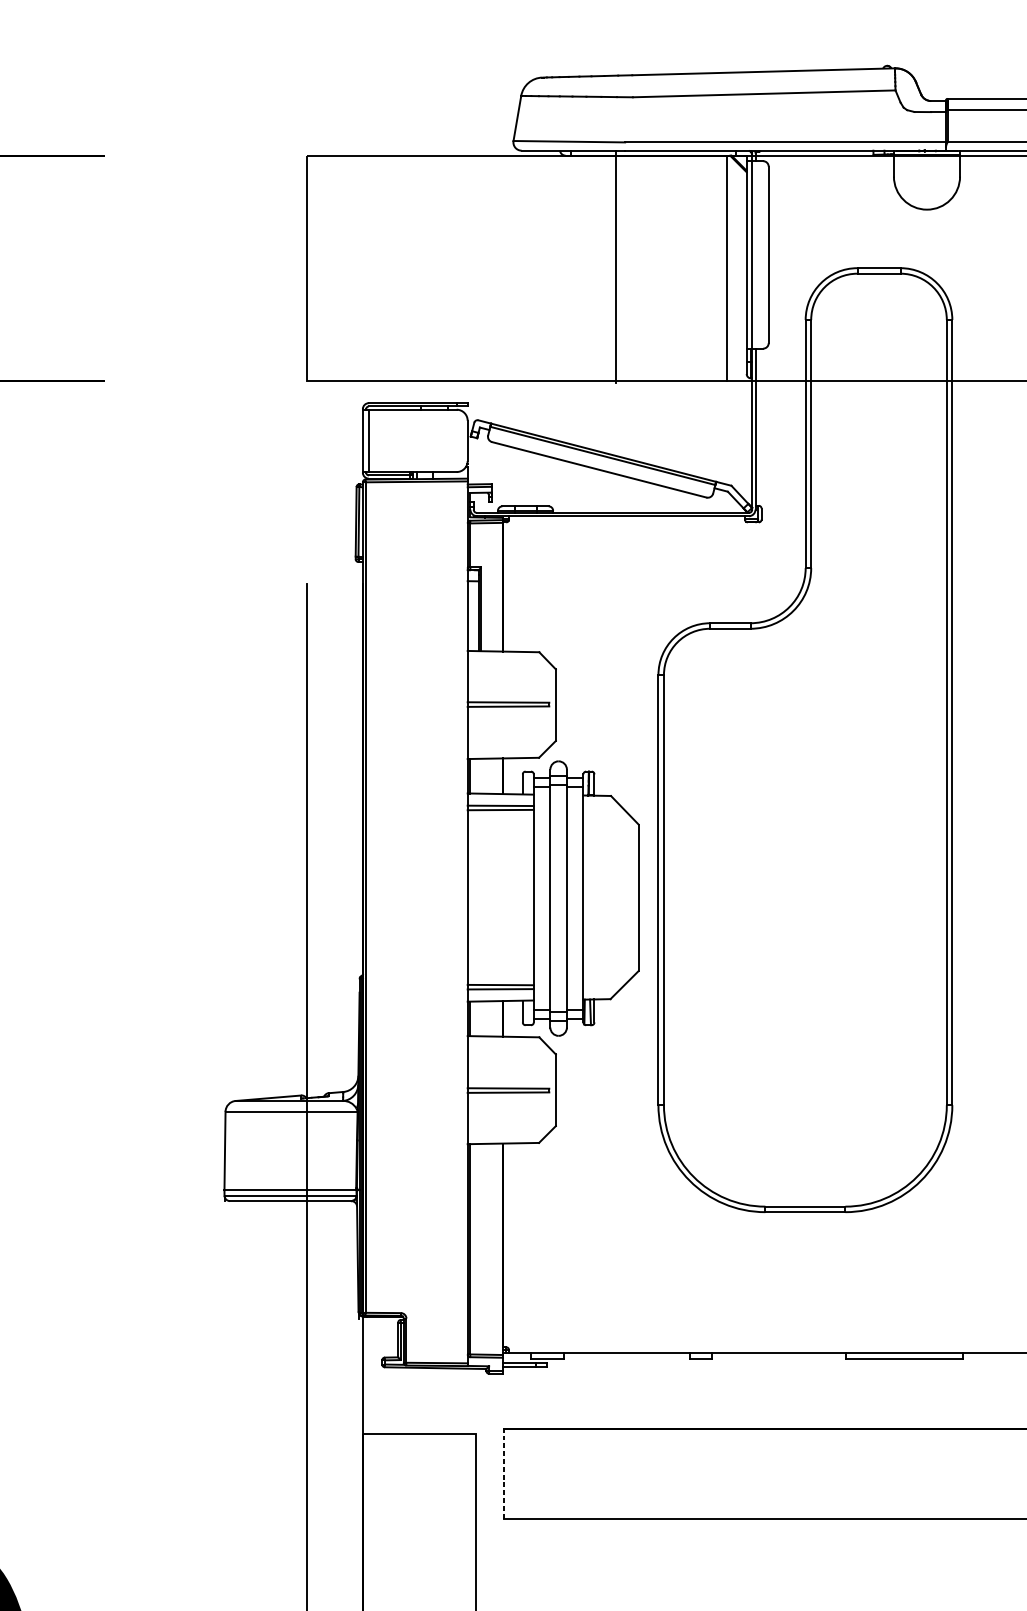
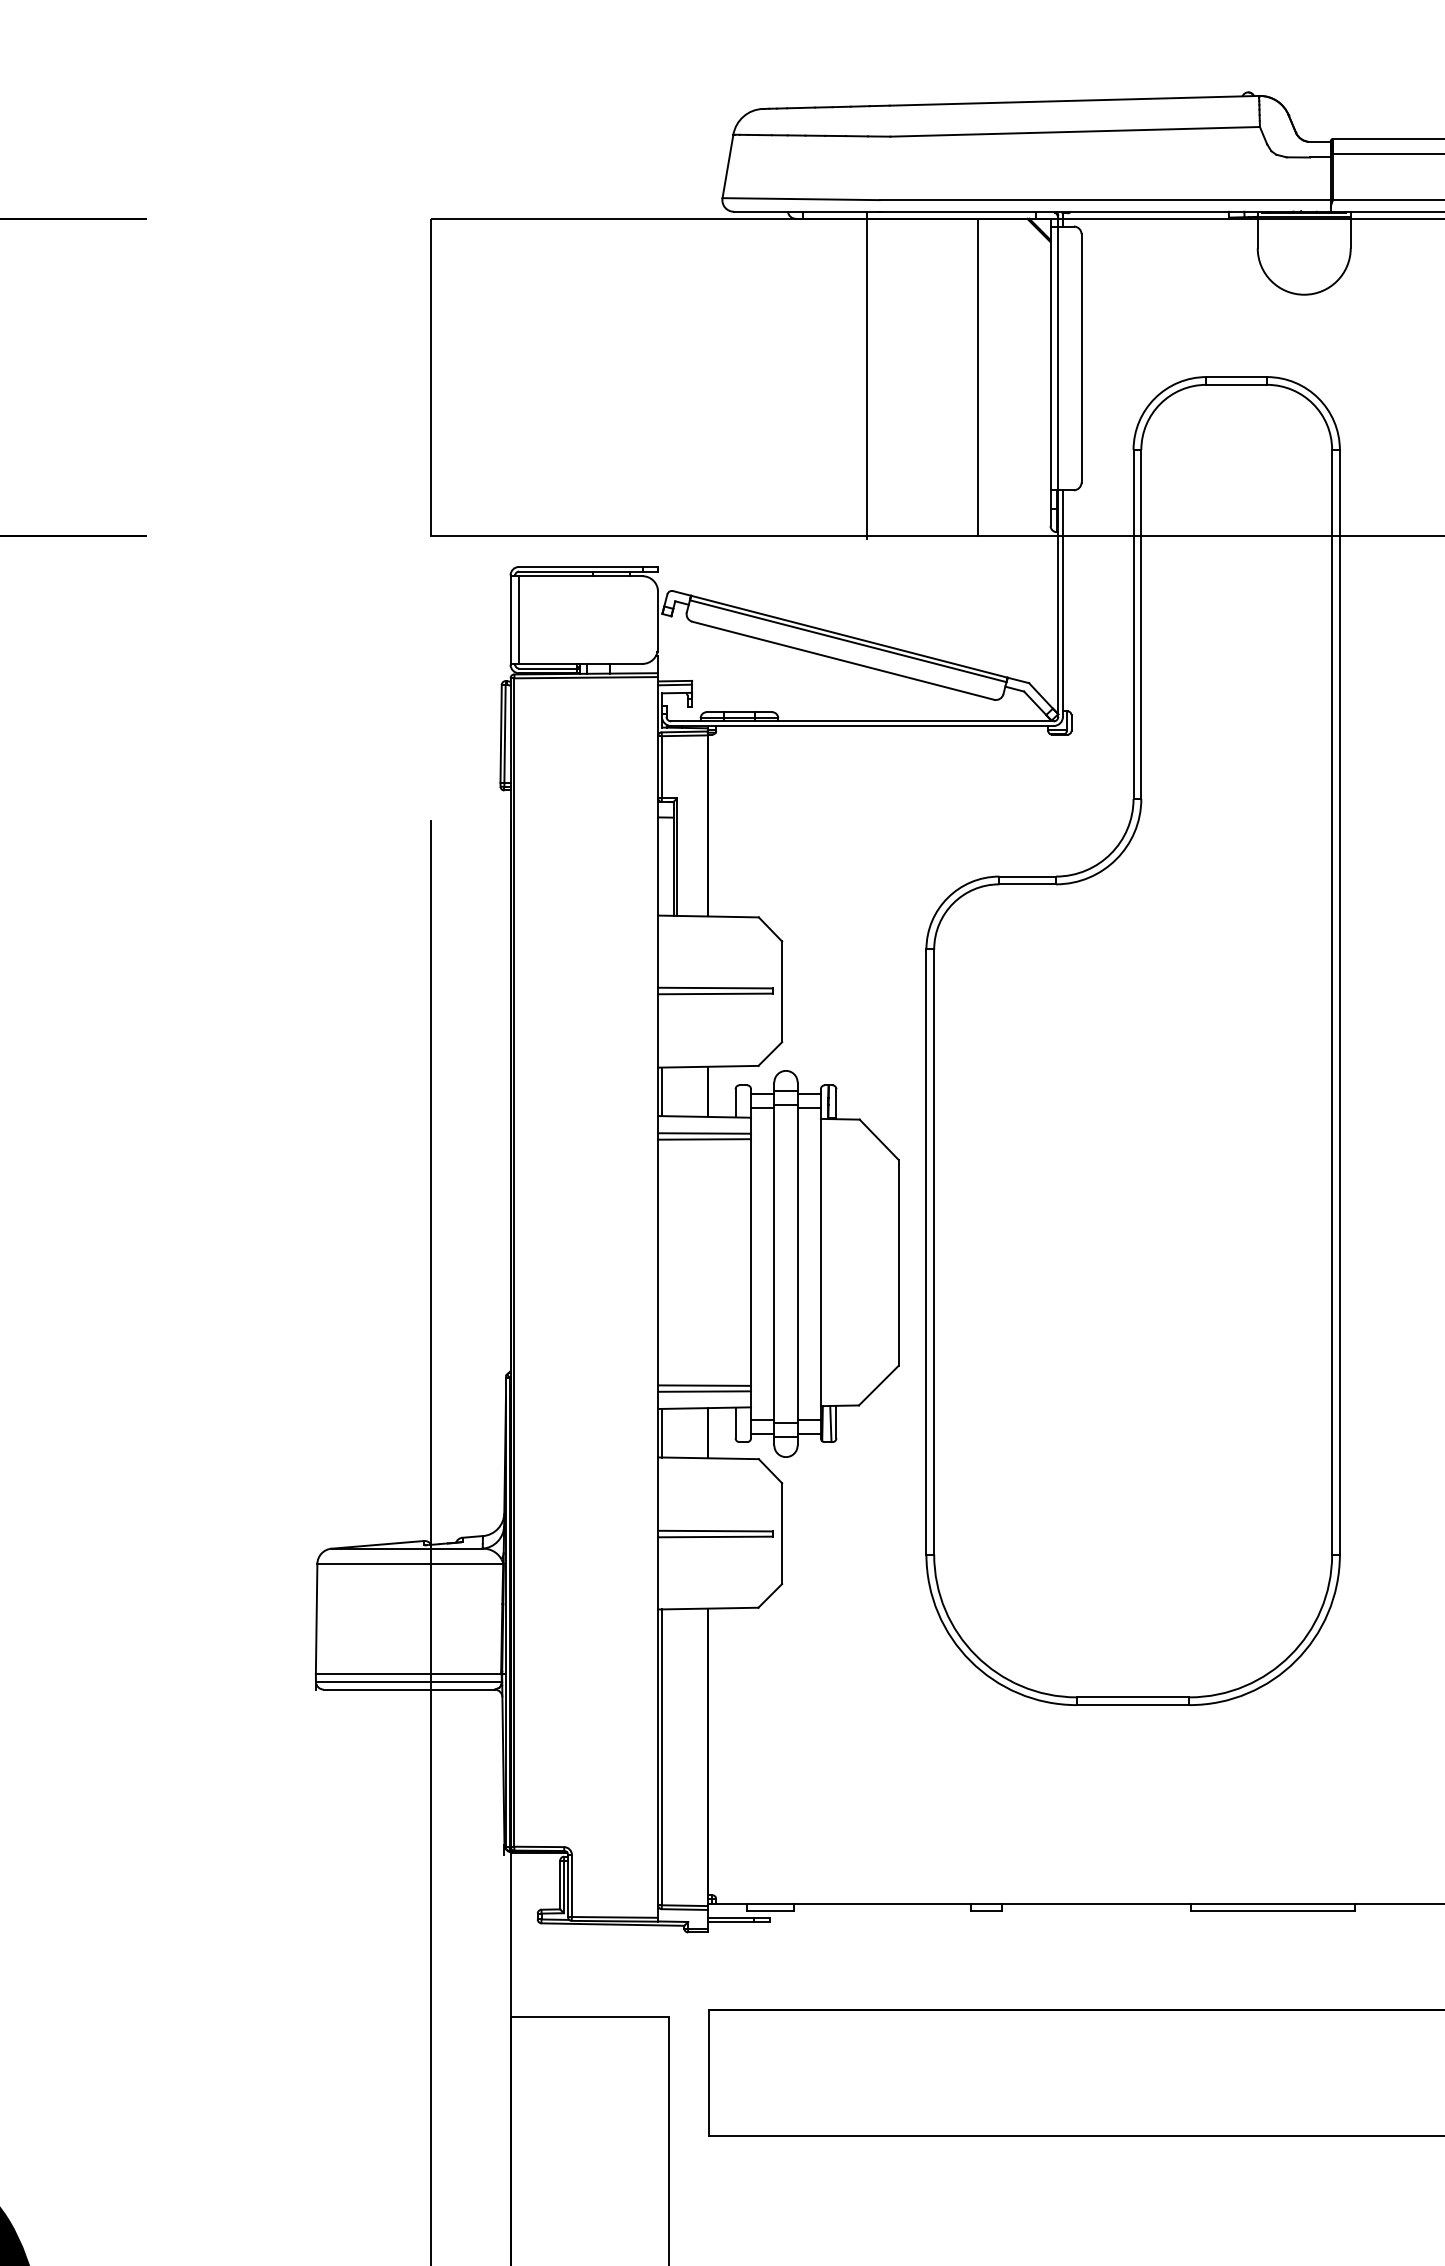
line: (727, 267) -> (978, 376), moved
line: (503, 1473) -> (708, 2072), dashed -> solid

